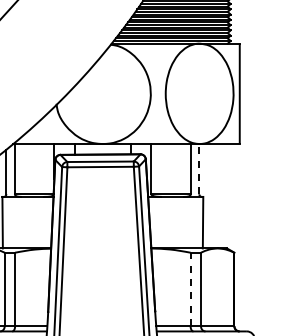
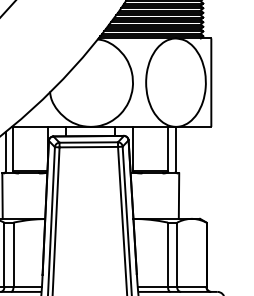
line: (199, 168) -> (175, 148), dashed -> solid
line: (190, 289) -> (167, 254), dashed -> solid

